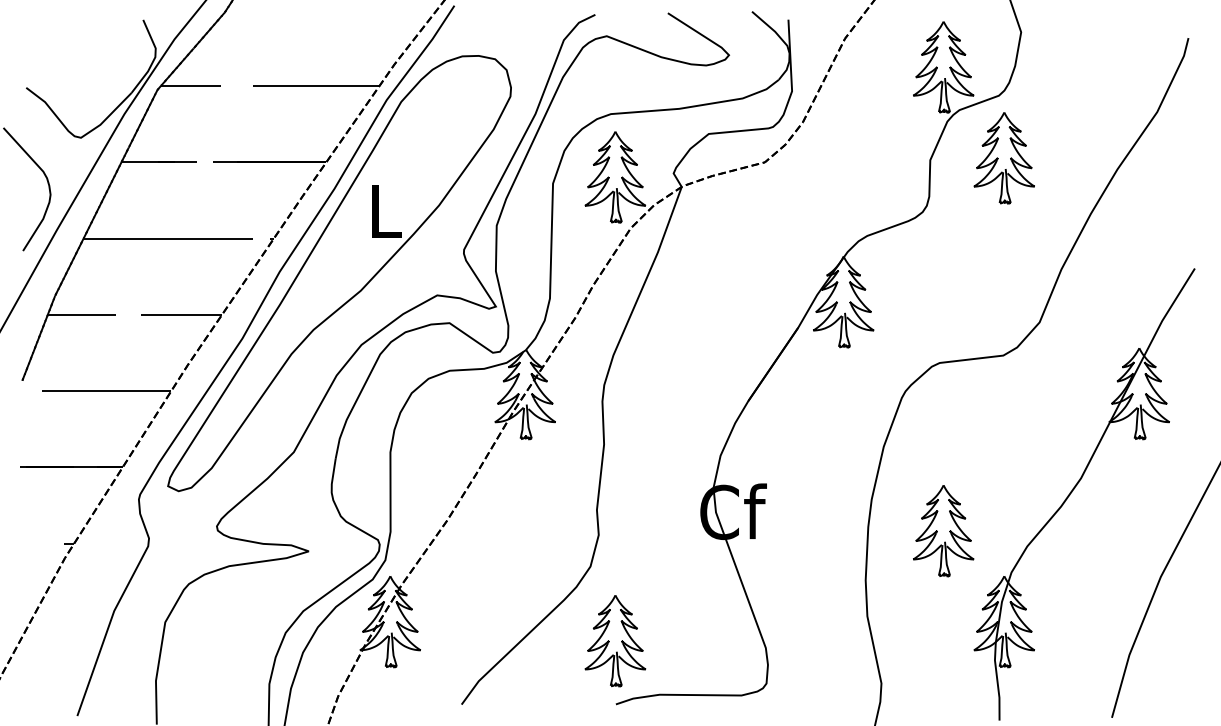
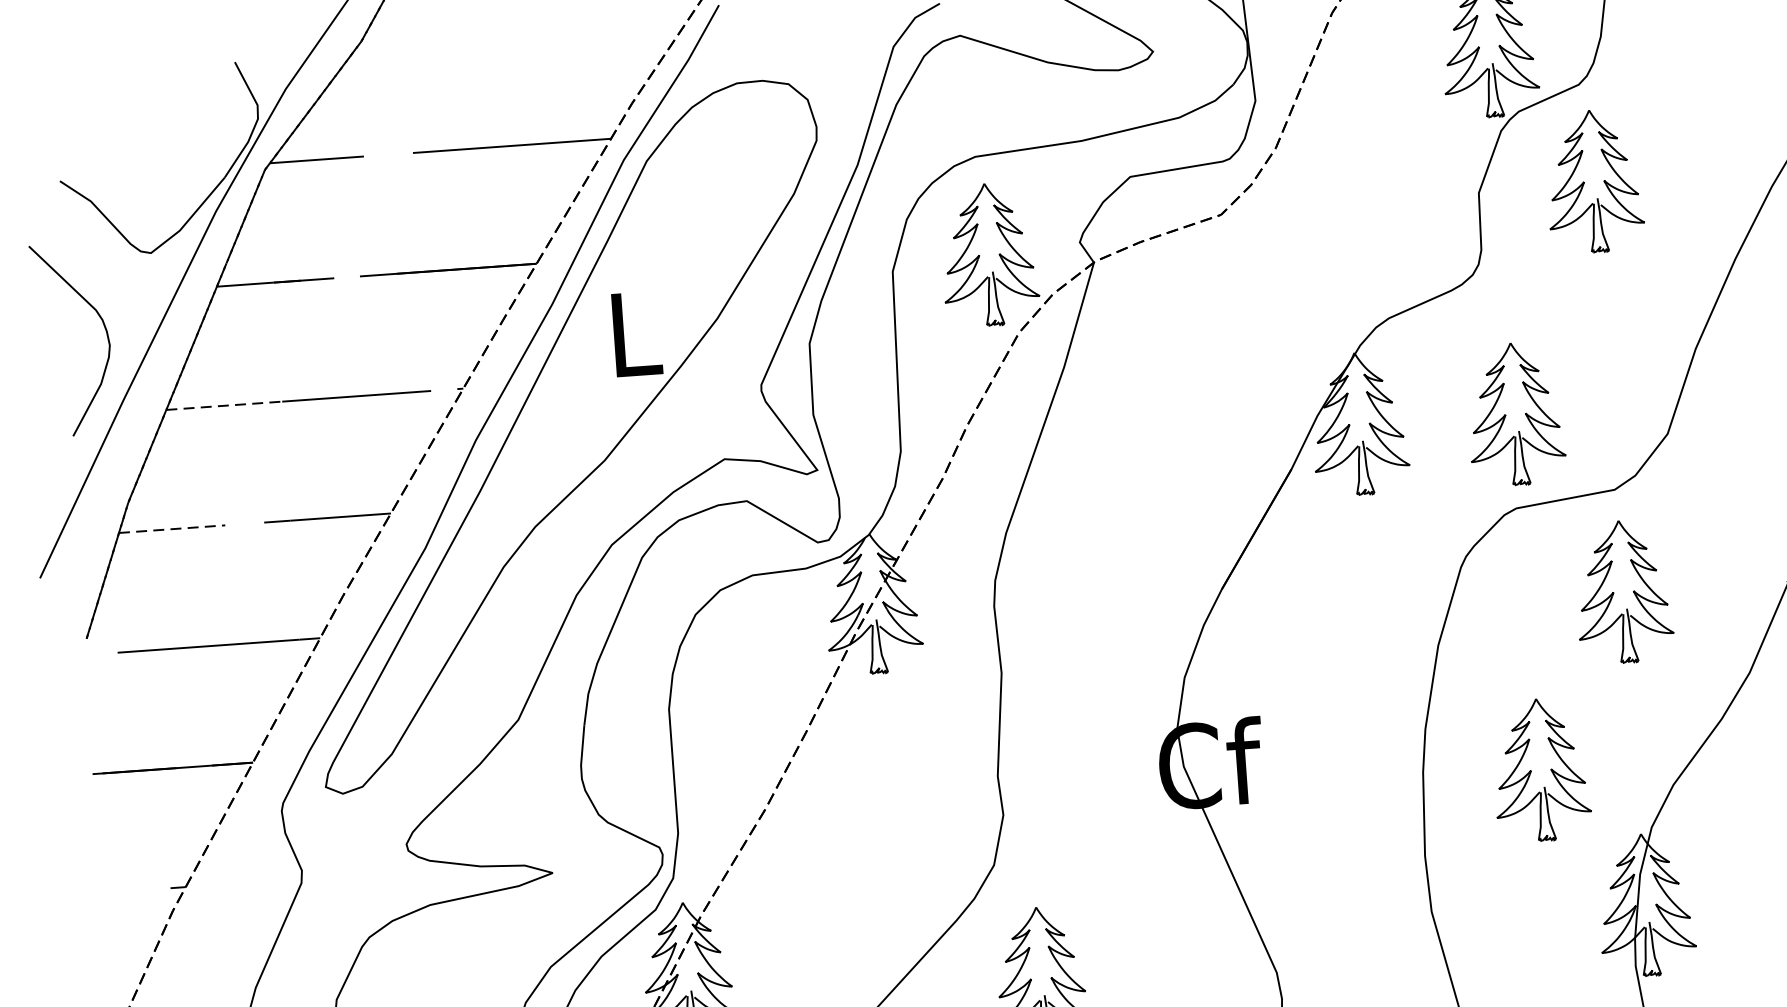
line: (121, 238) -> (225, 405), solid -> dashed
part: (943, 303) -> (1515, 415), added
line: (82, 314) -> (173, 528), solid -> dashed
part: (1003, 421) -> (1622, 592), added

